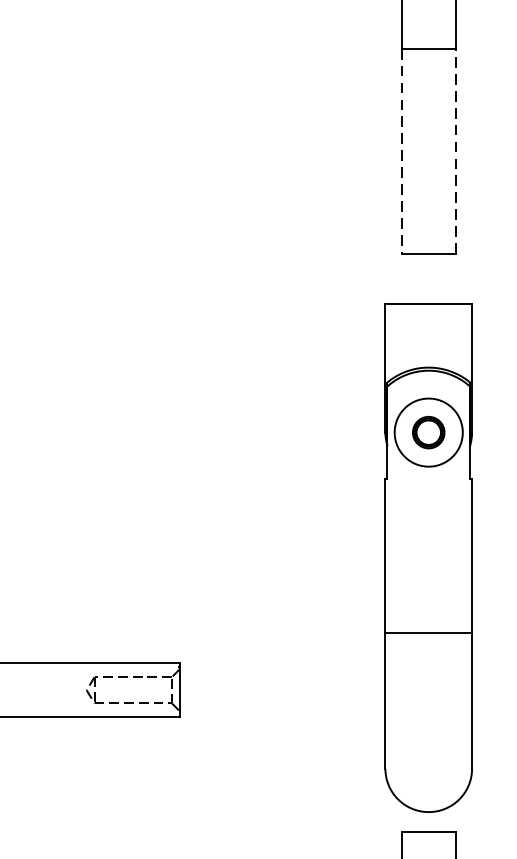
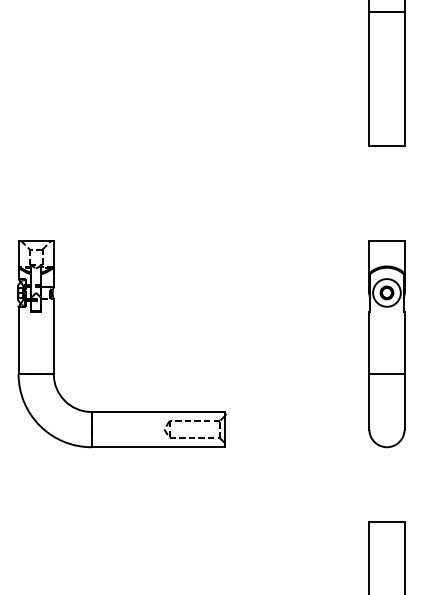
line: (401, 152) -> (369, 79), dashed -> solid
line: (455, 152) -> (404, 79), dashed -> solid
part: (428, 559) -> (386, 344), size x0.62

